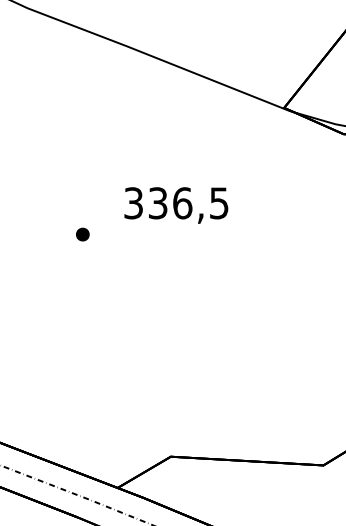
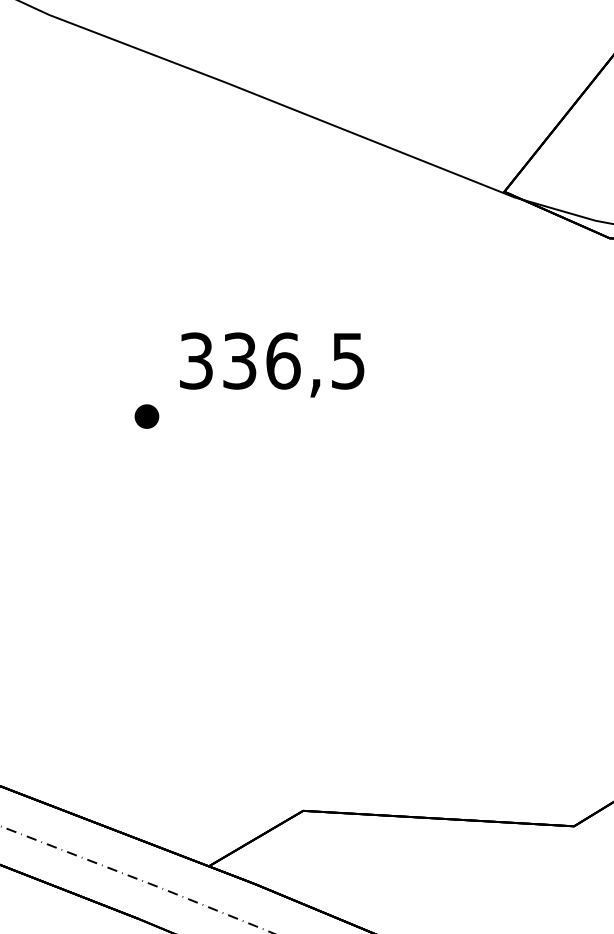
text: (176, 205) -> (272, 364), moved

